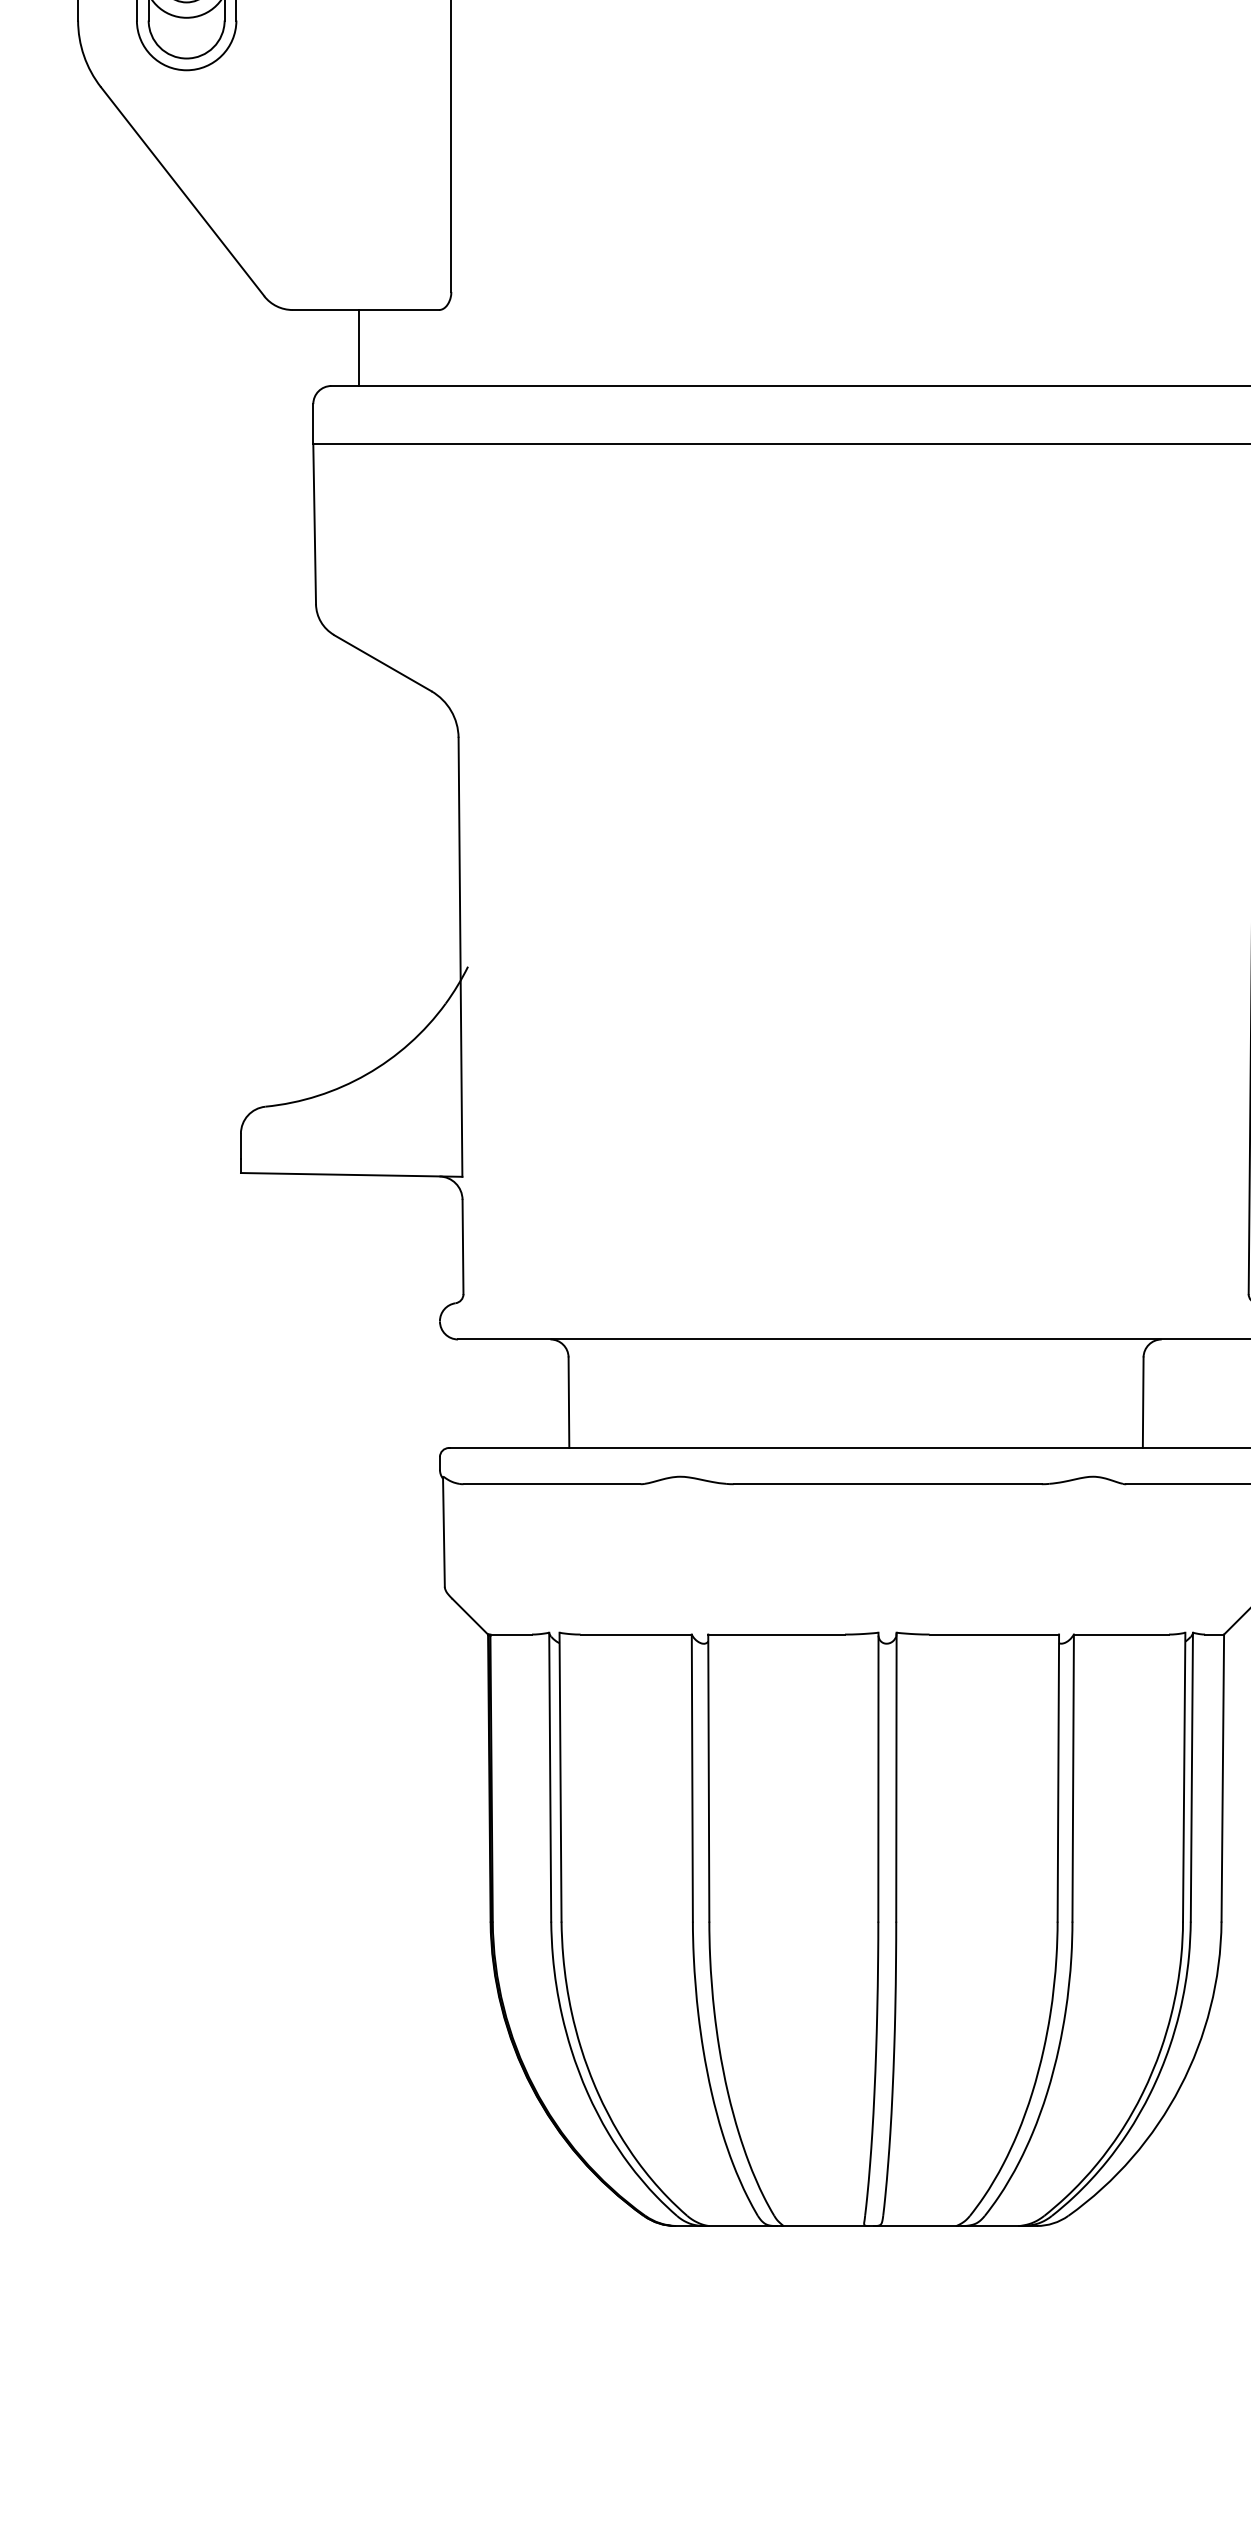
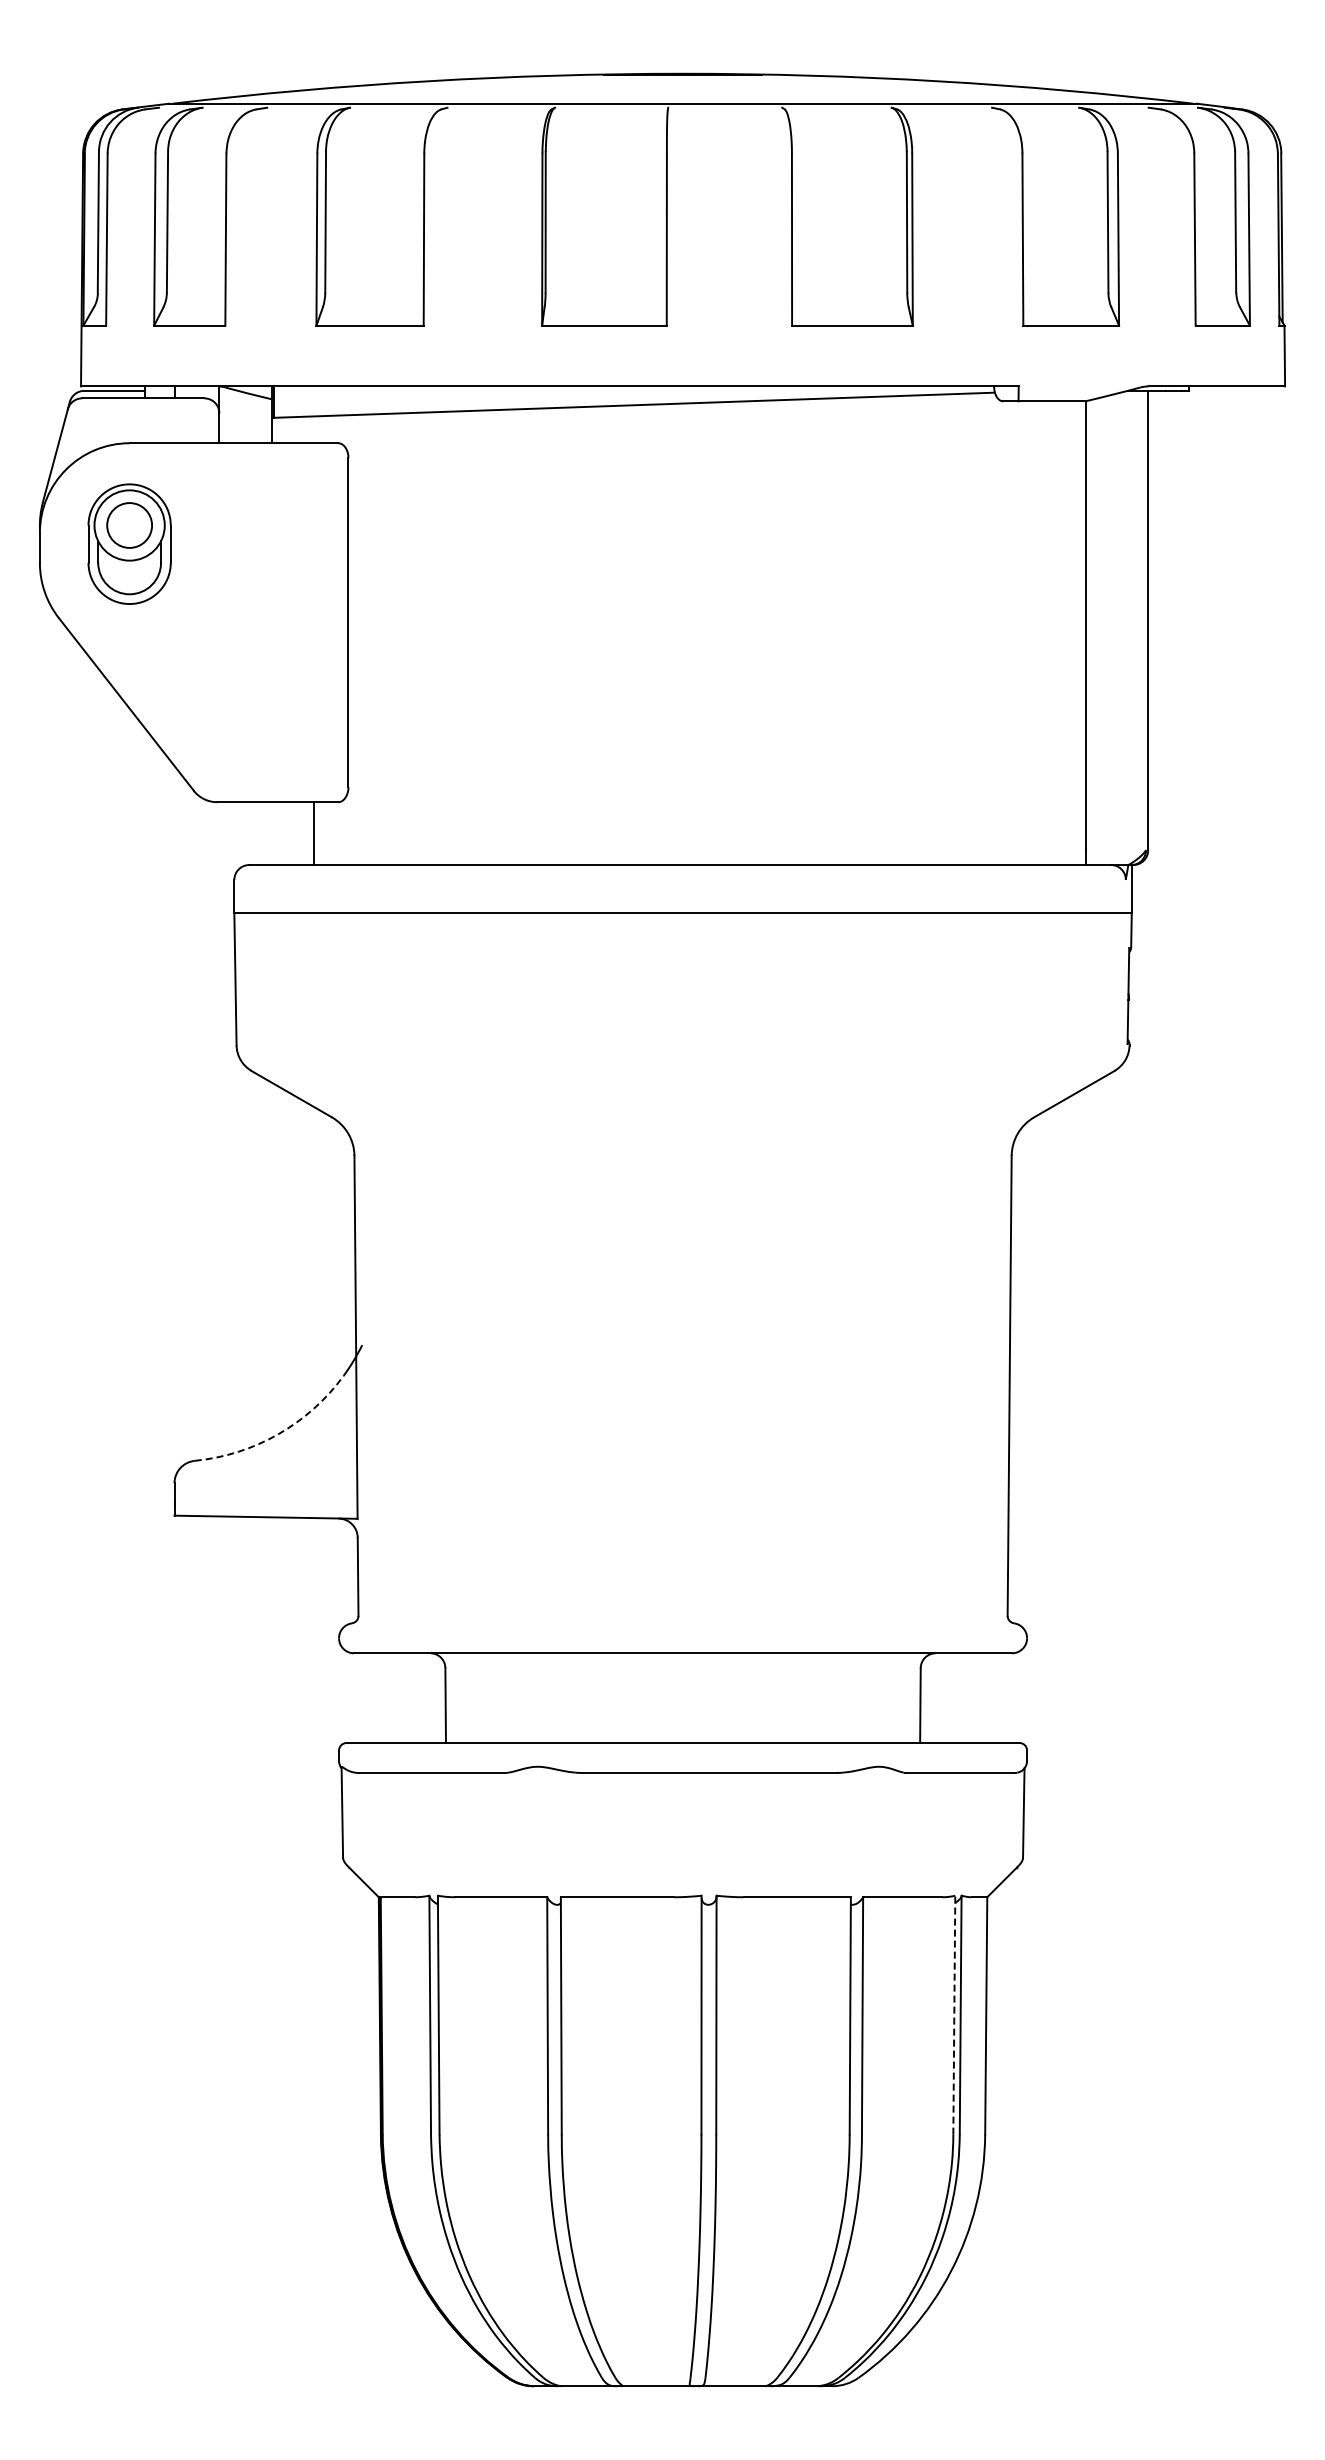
line: (358, 347) -> (313, 833), moved
arc: (366, 1074) -> (278, 1434), solid -> dashed
line: (1184, 1776) -> (954, 2014), solid -> dashed

